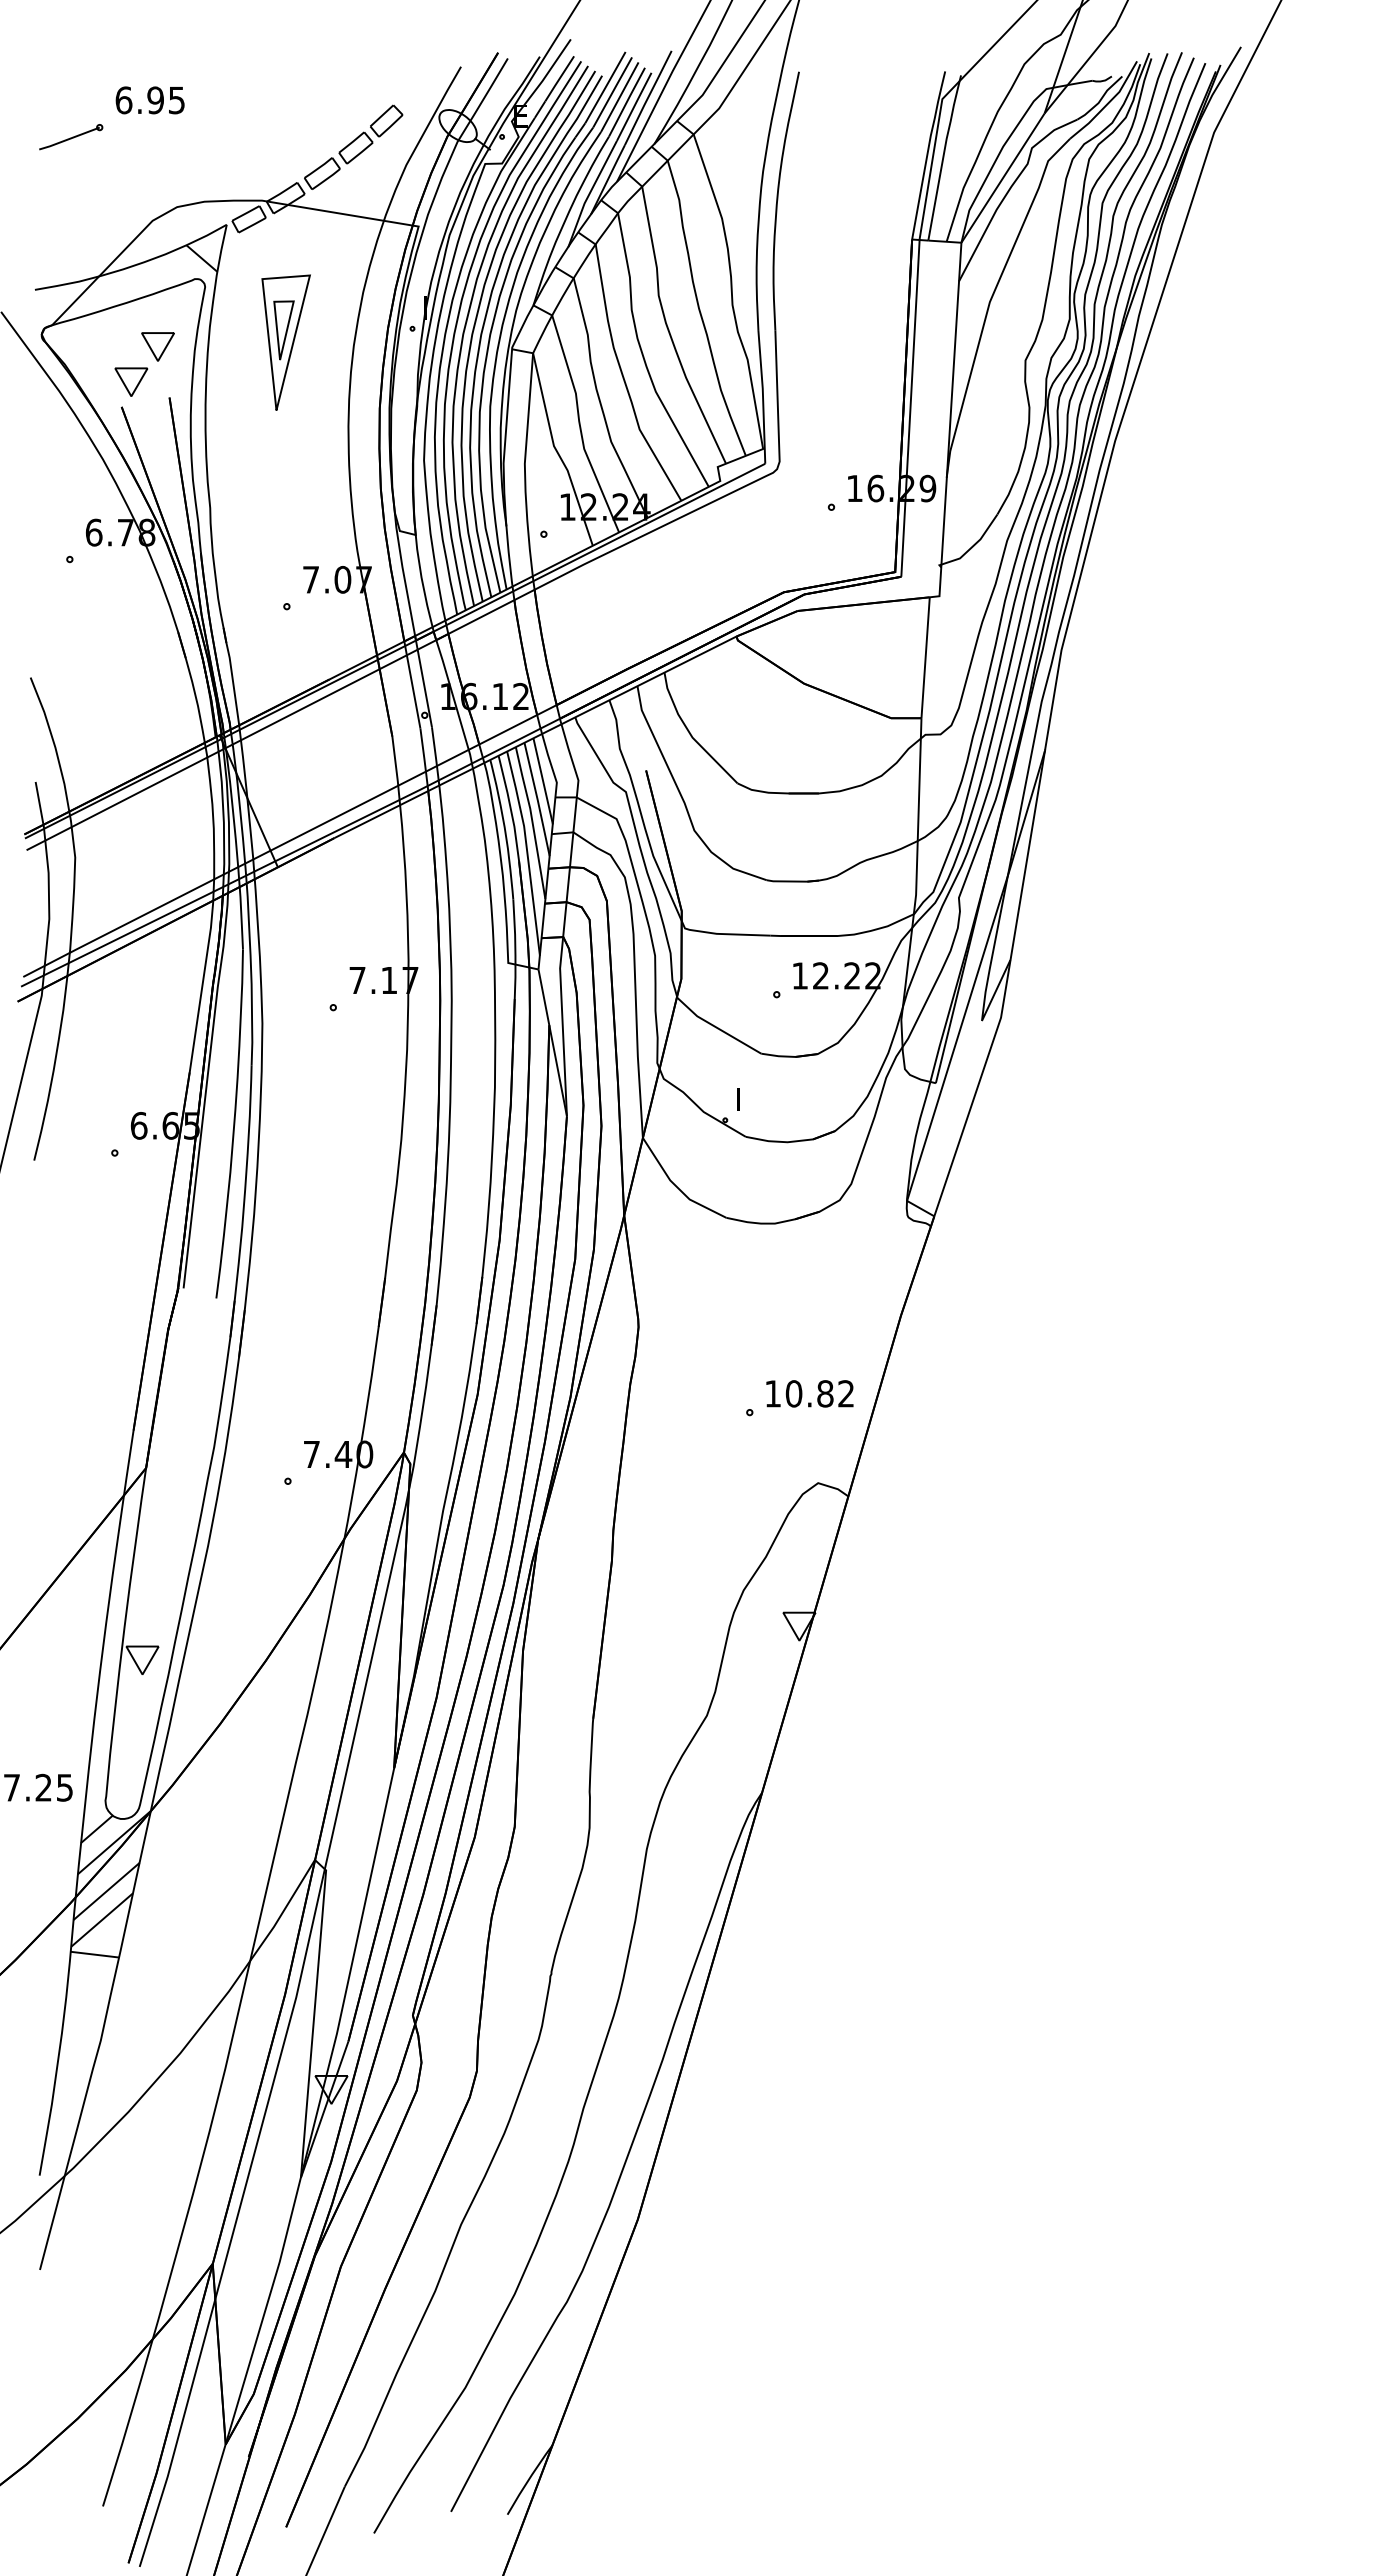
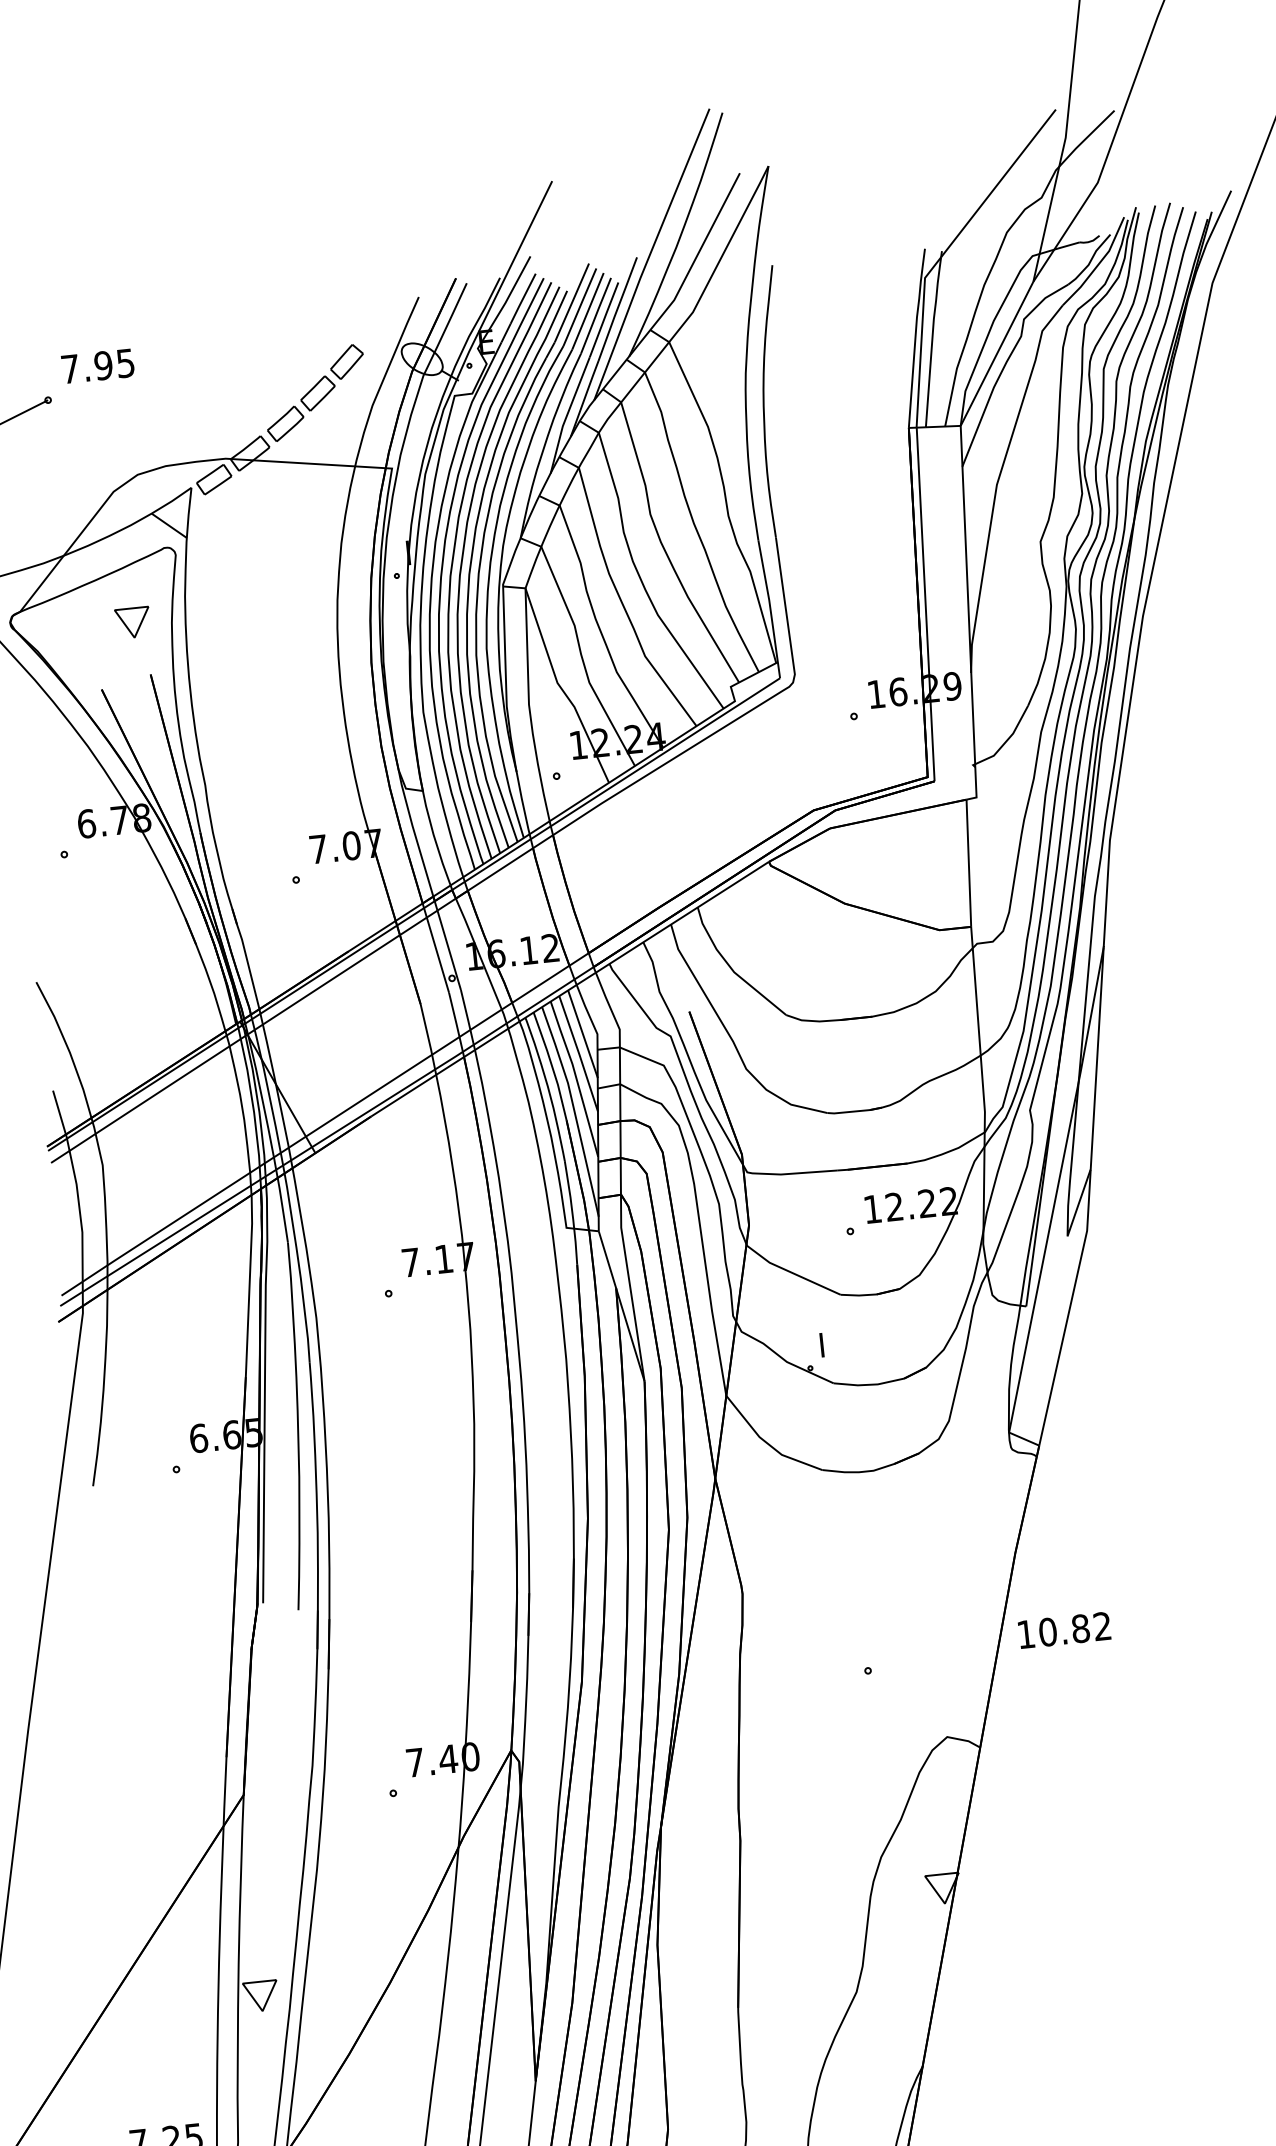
text: (123, 100) -> (69, 369), 6.95 -> 7.95
part: (285, 342) -> (265, 604), removed
part: (131, 381) -> (109, 661), removed
text: (809, 1393) -> (1064, 1630), moved

